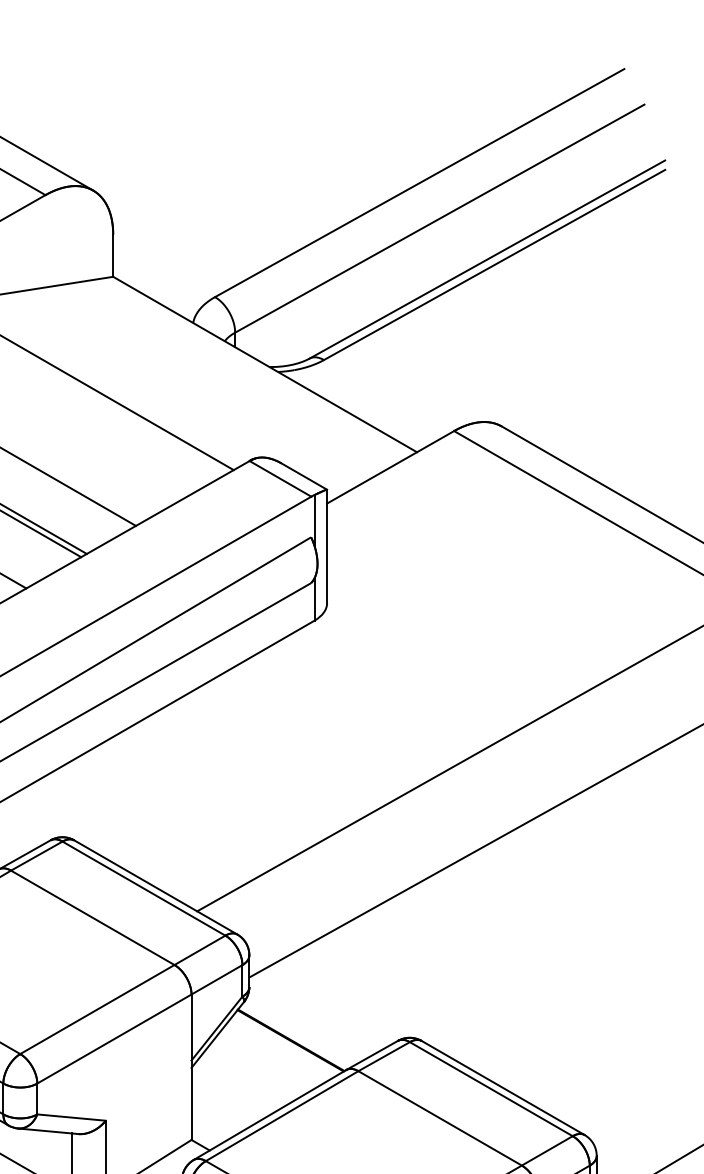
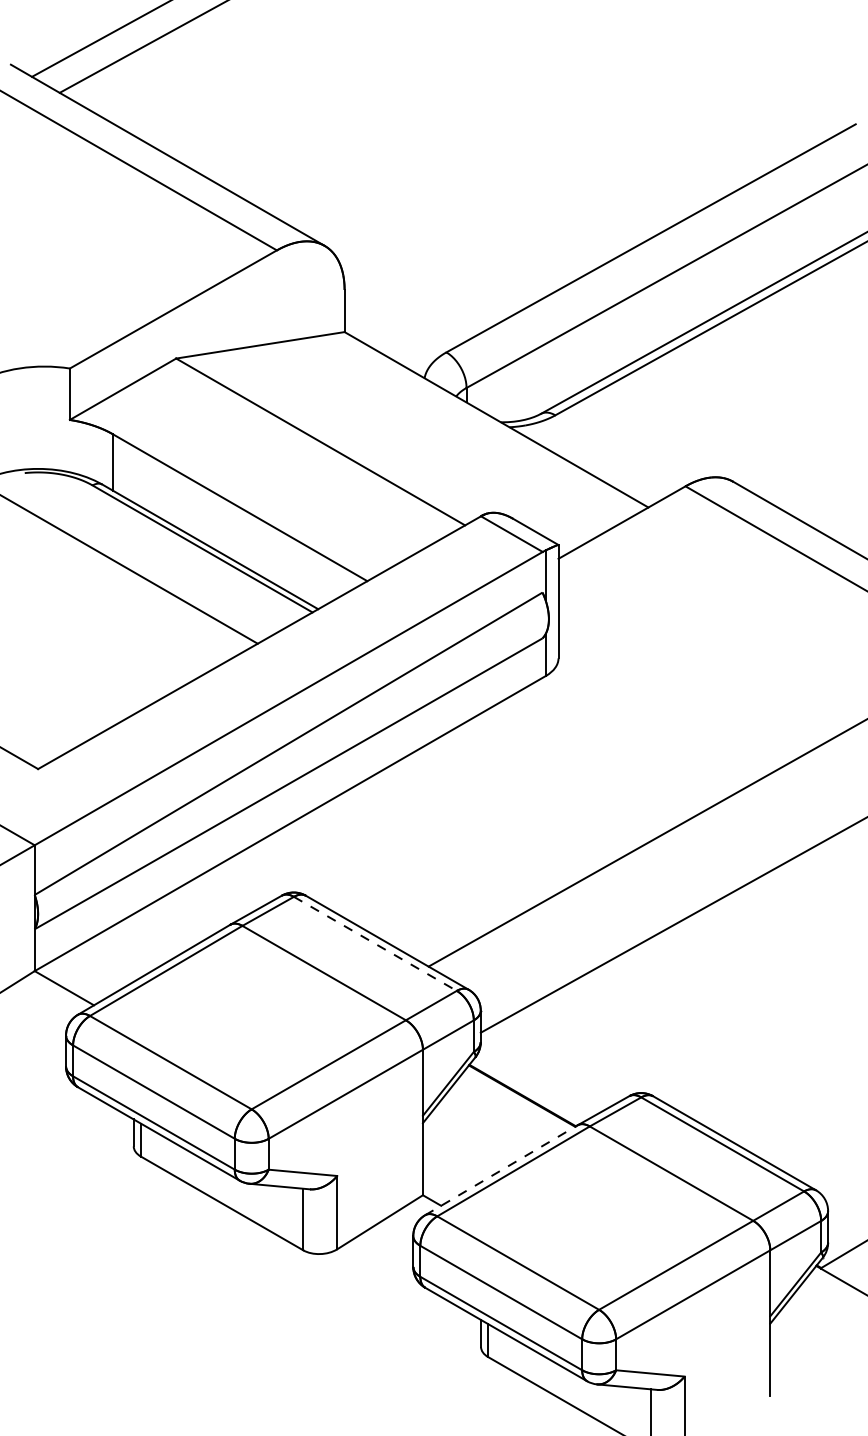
line: (144, 889) -> (375, 944), solid -> dashed
line: (270, 1115) -> (501, 1170), solid -> dashed

